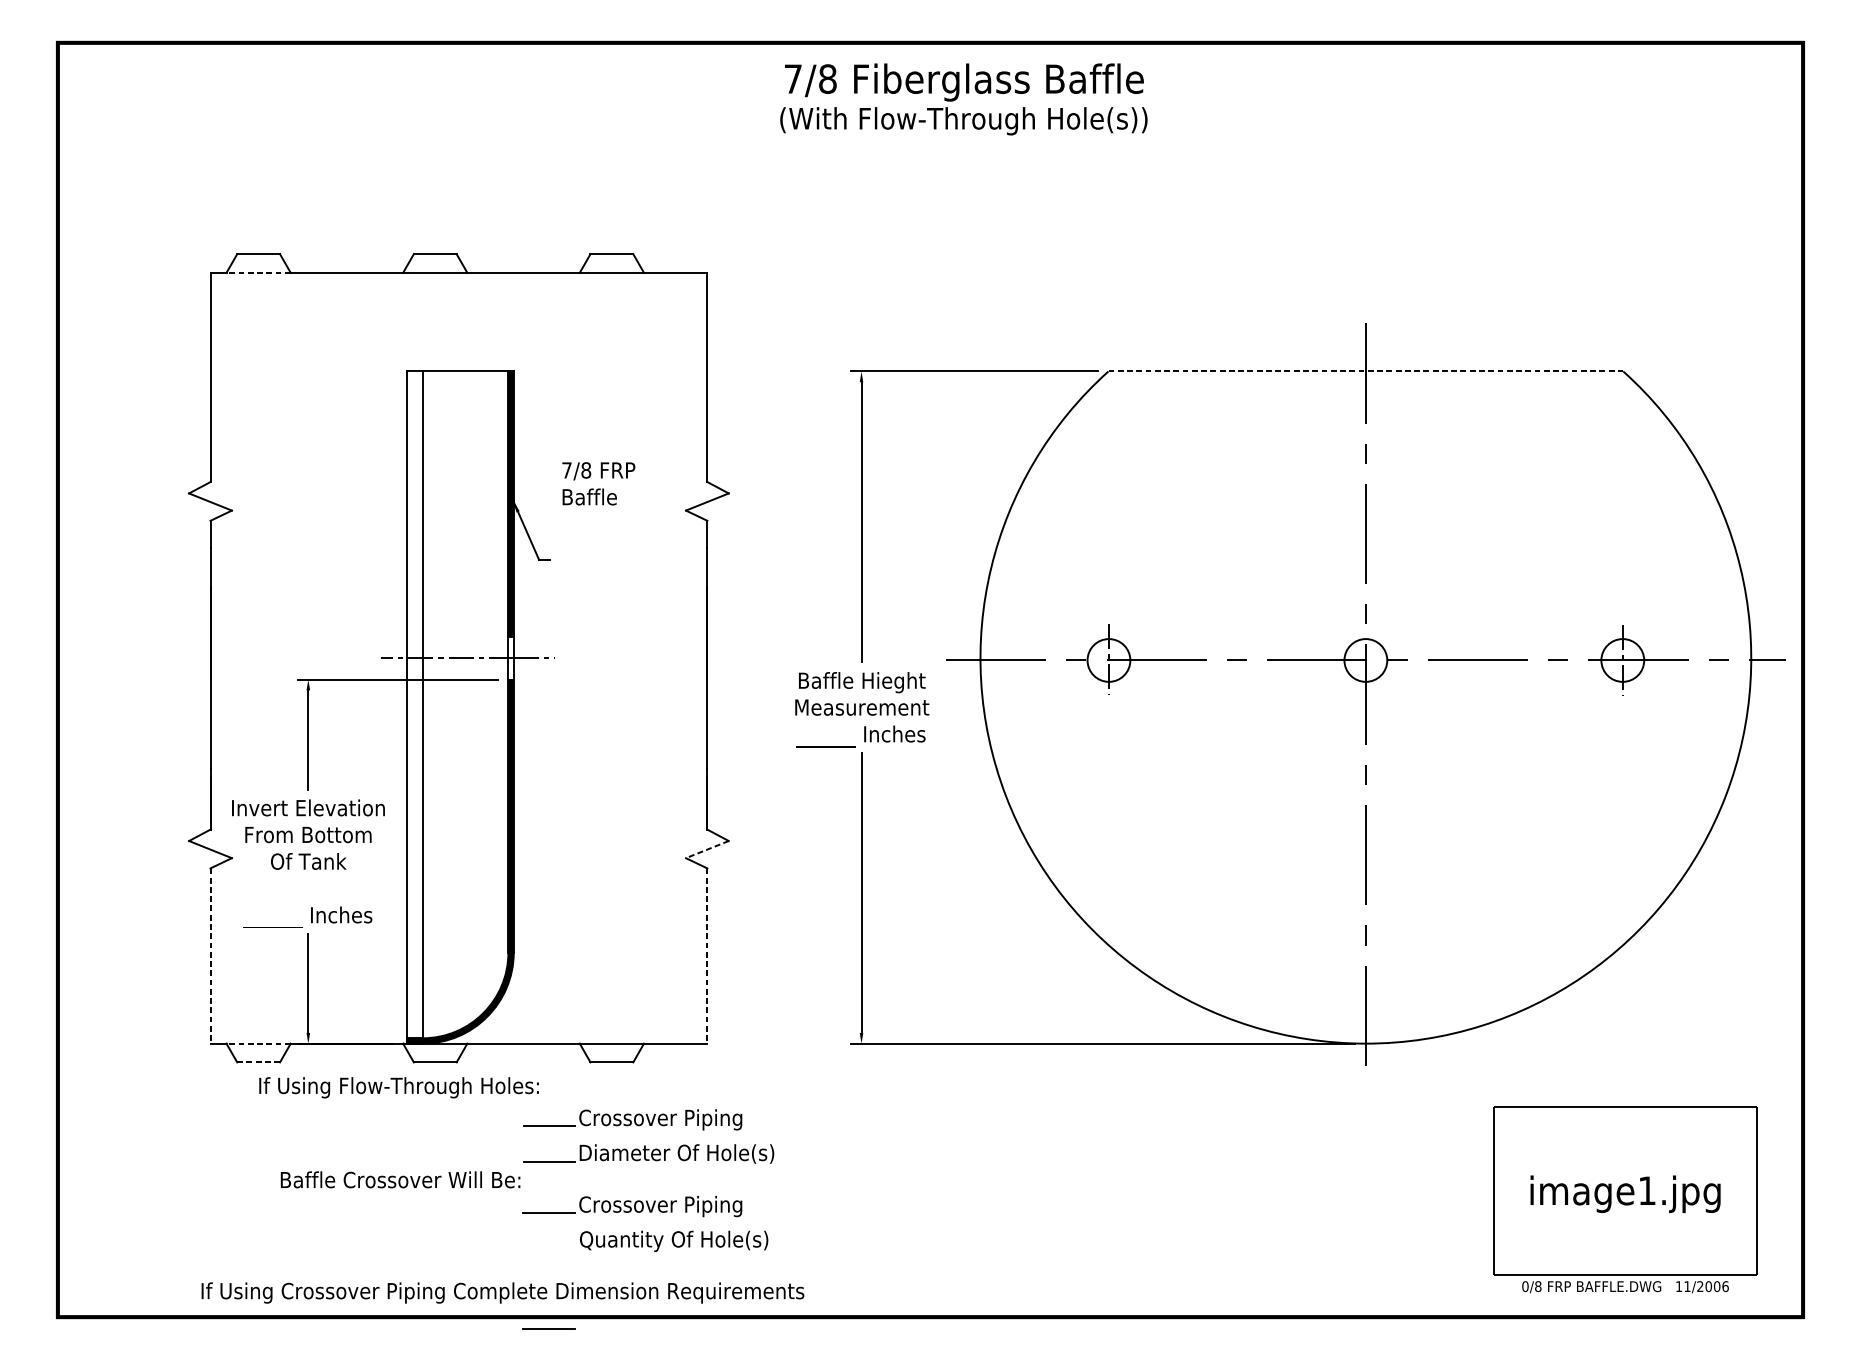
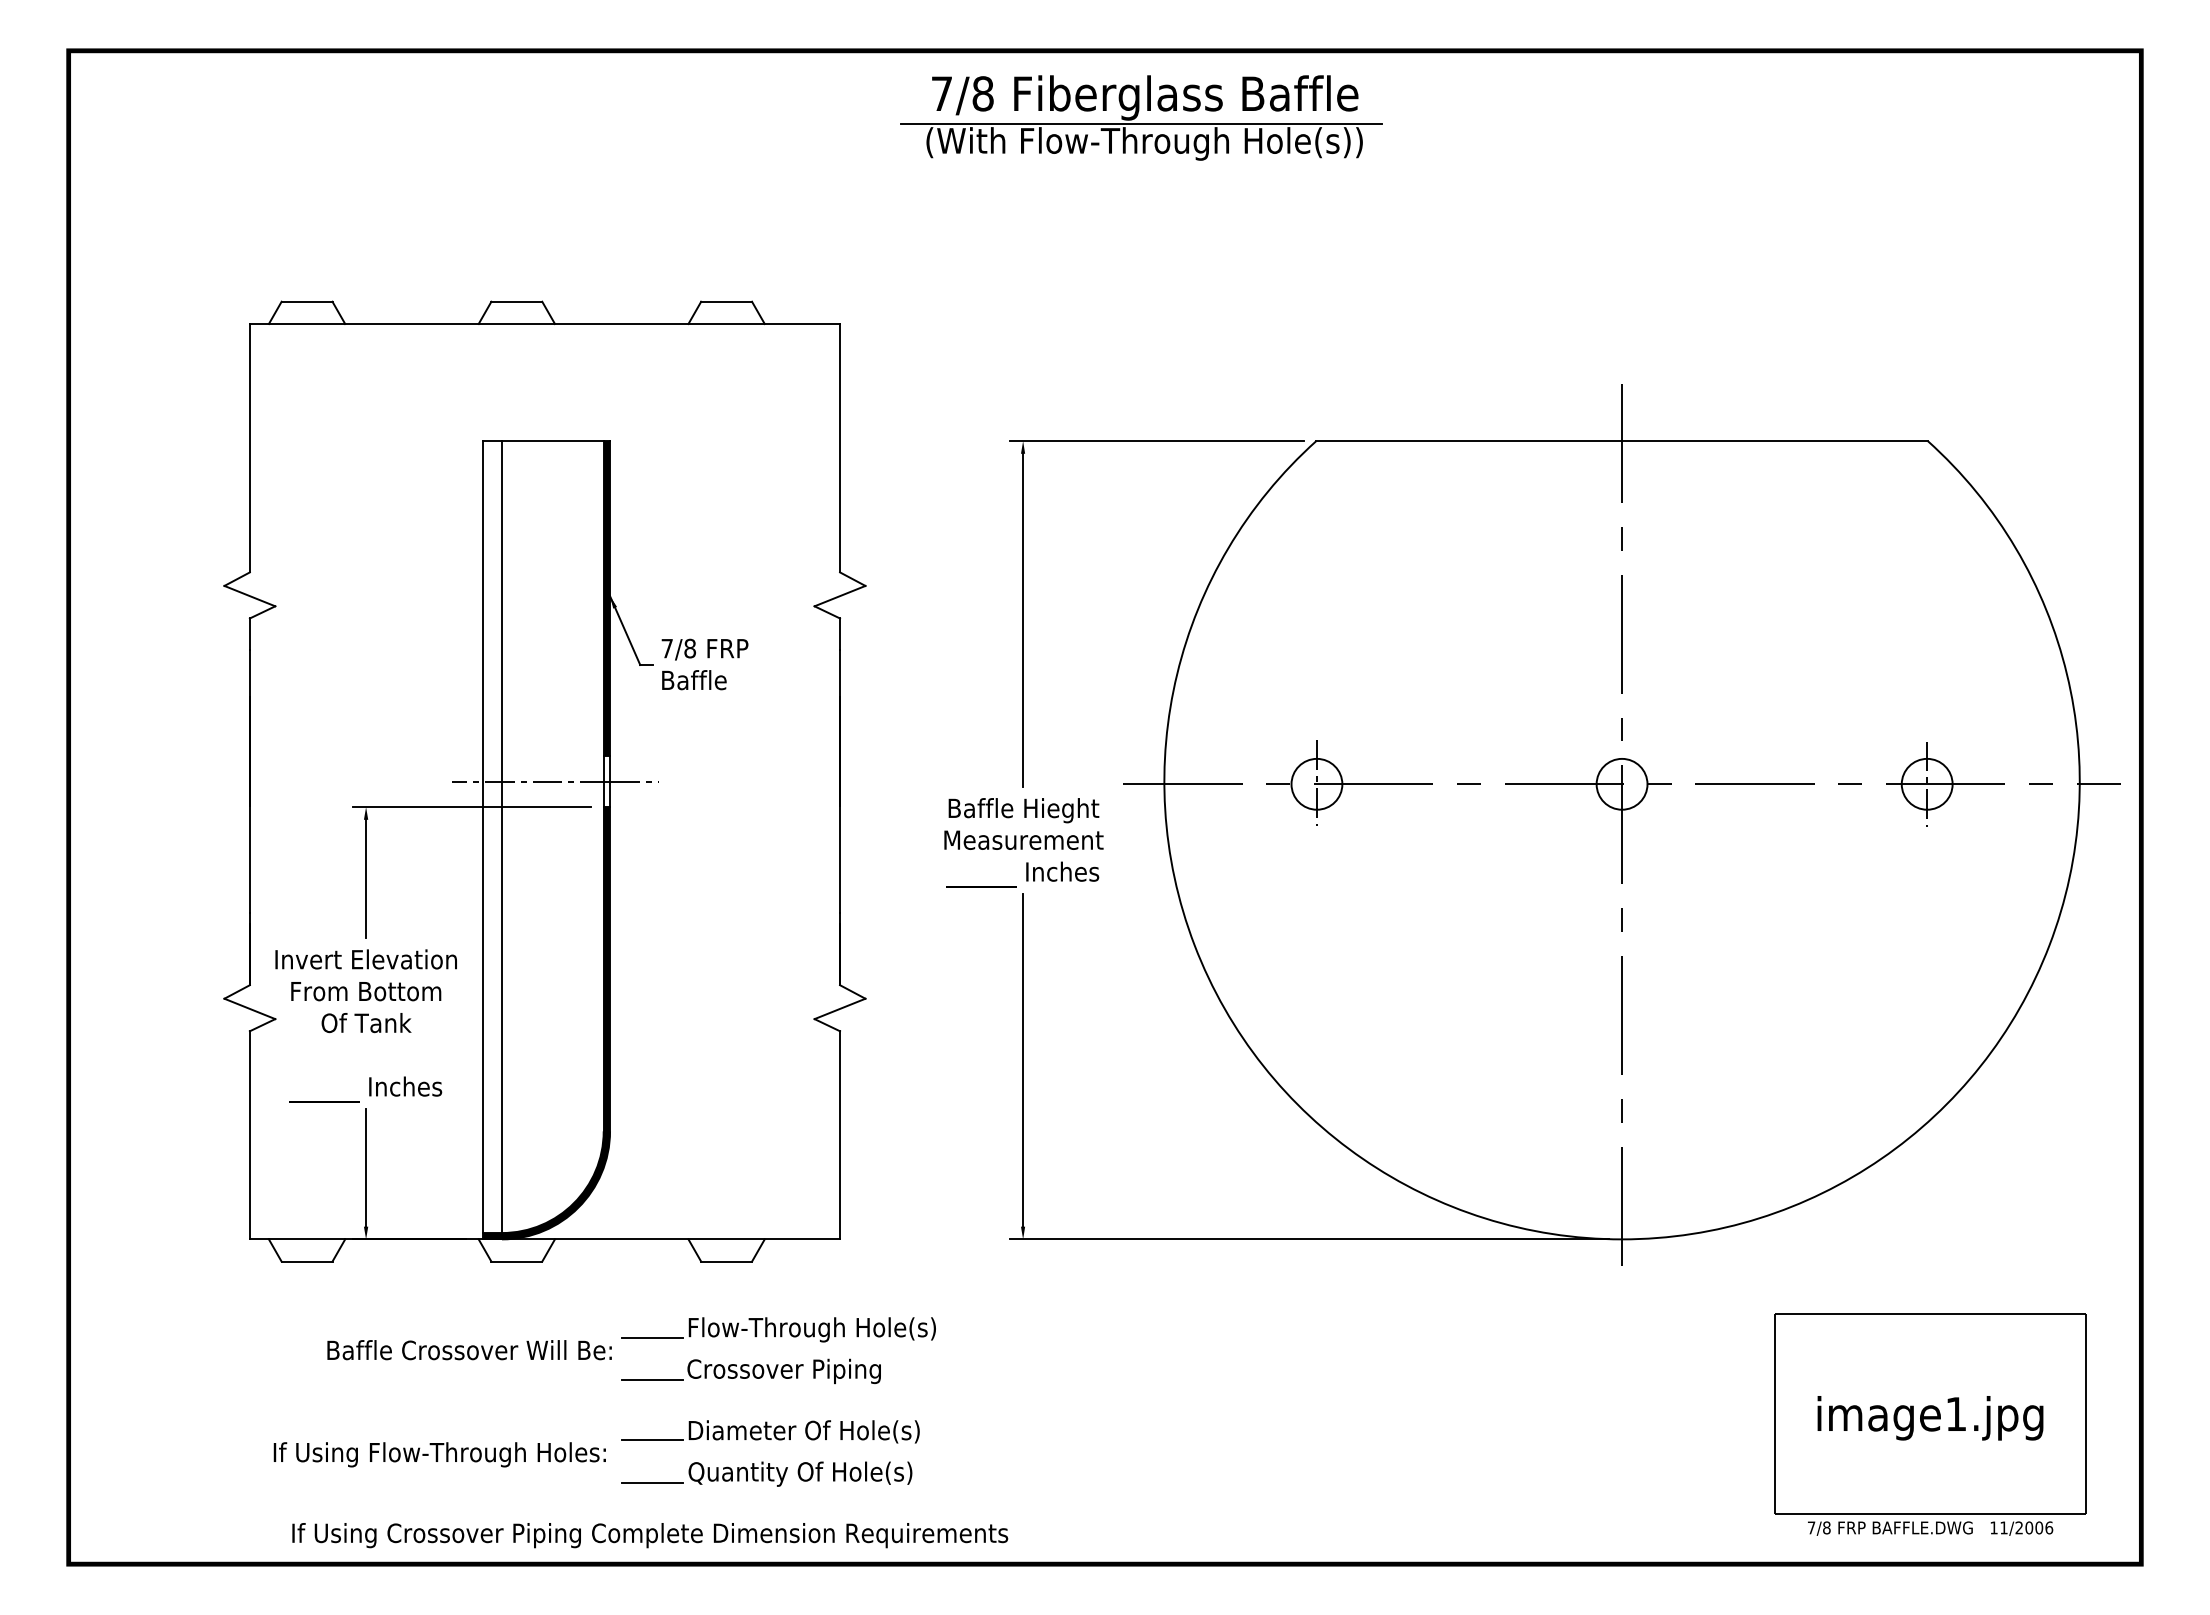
line: (961, 104) -> (1141, 123), added
line: (258, 273) -> (306, 324), dashed -> solid
line: (1366, 371) -> (1622, 441), dashed -> solid
text: (598, 483) -> (704, 664), moved
line: (706, 850) -> (839, 1009), dashed -> solid
line: (210, 956) -> (249, 1135), dashed -> solid
line: (707, 956) -> (840, 1135), dashed -> solid
line: (258, 1043) -> (306, 1239), dashed -> solid
line: (259, 1062) -> (307, 1261), dashed -> solid
text: (398, 1087) -> (439, 1454), moved
text: (683, 1119) -> (811, 1329), Crossover Piping -> Flow-Through Hole(s)
text: (676, 1154) -> (803, 1371), Diameter Of Hole(s) -> Crossover Piping
text: (400, 1180) -> (469, 1350), moved
text: (676, 1206) -> (803, 1432), Crossover Piping -> Diameter Of Hole(s)
text: (1525, 1286) -> (1811, 1527), 0/8 -> 7/8
text: (503, 1292) -> (650, 1535), moved
line: (549, 1328) -> (652, 1482), moved

